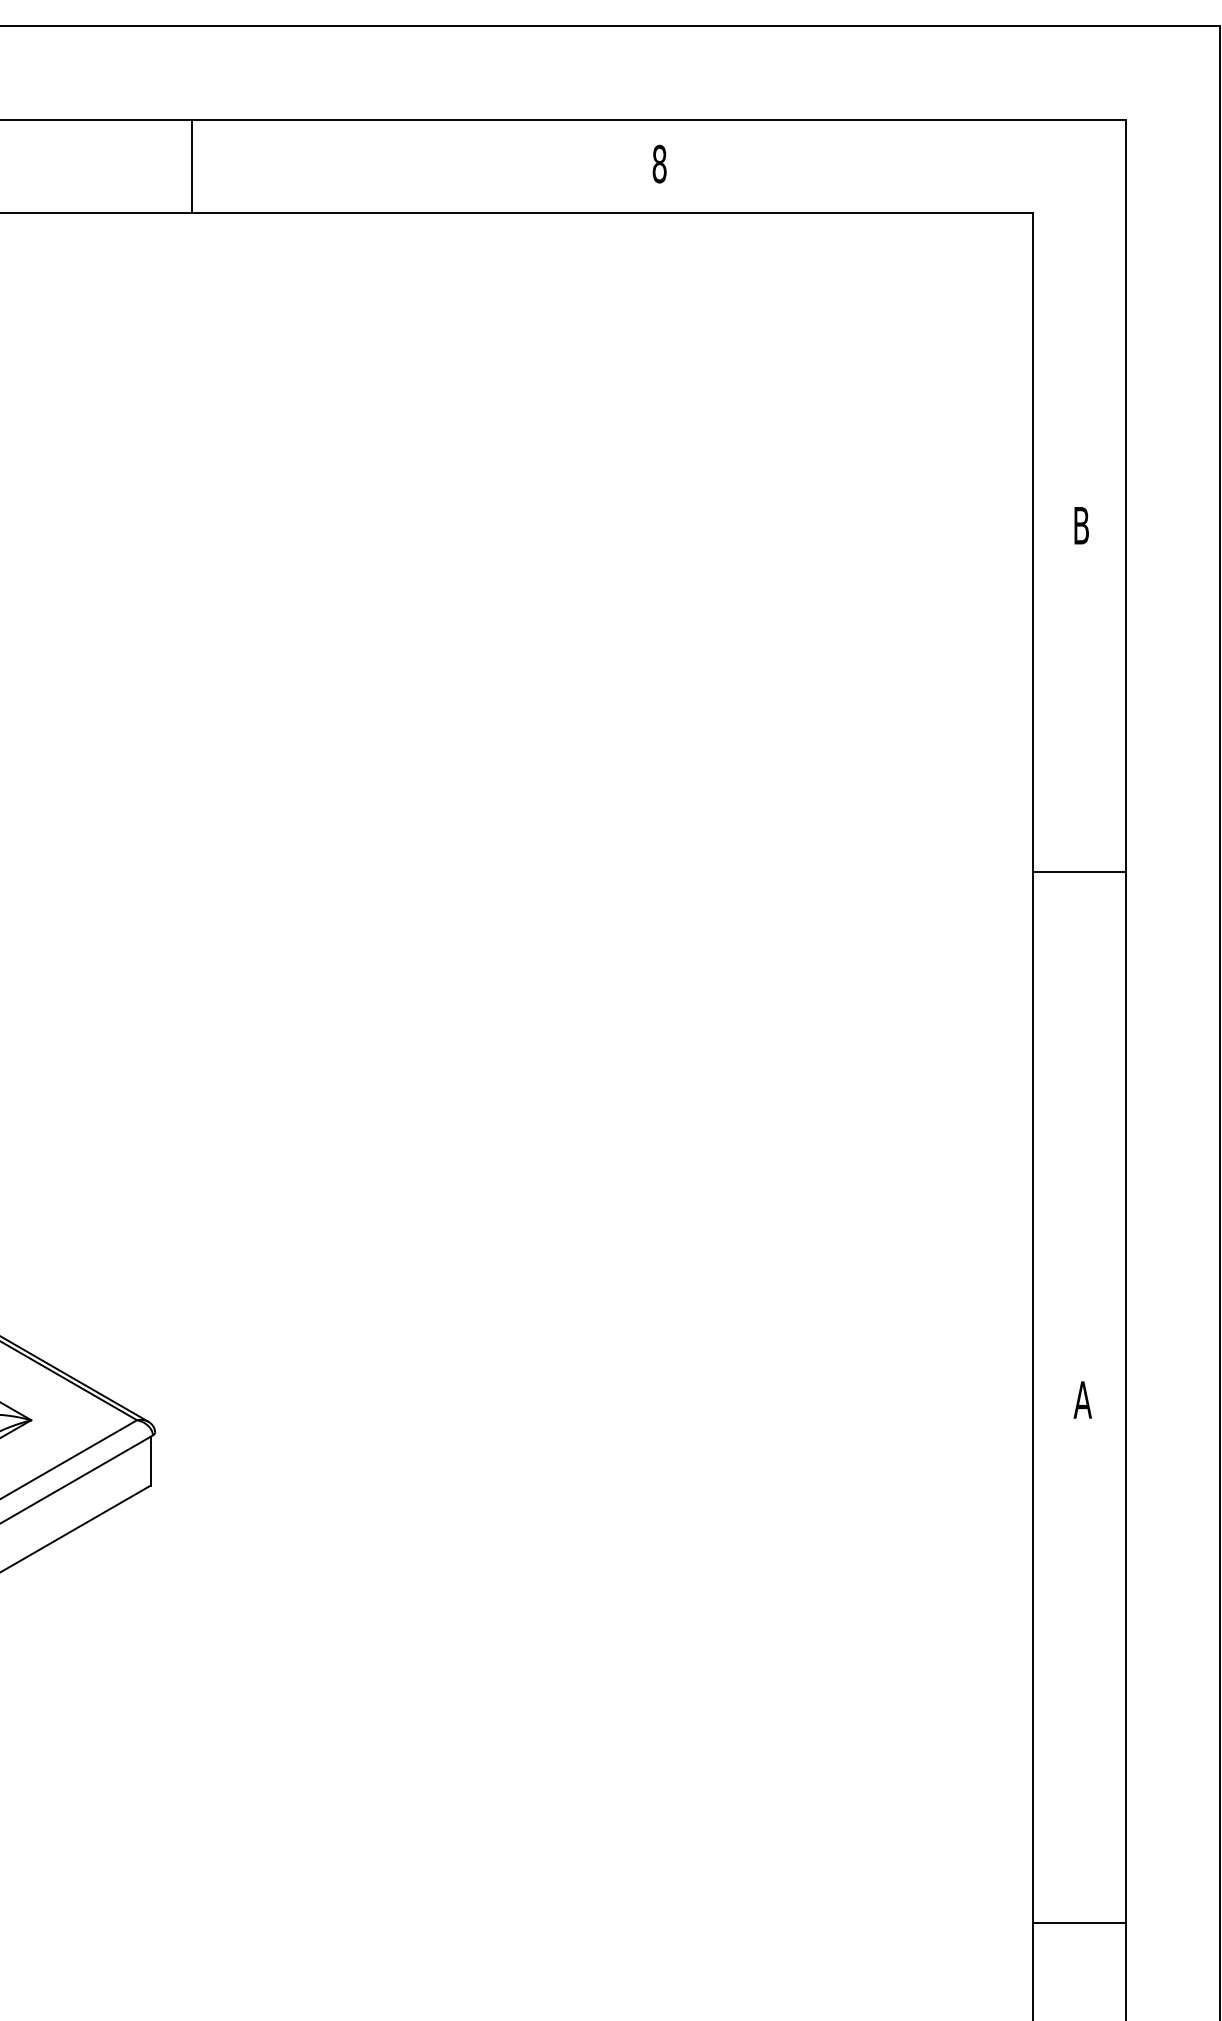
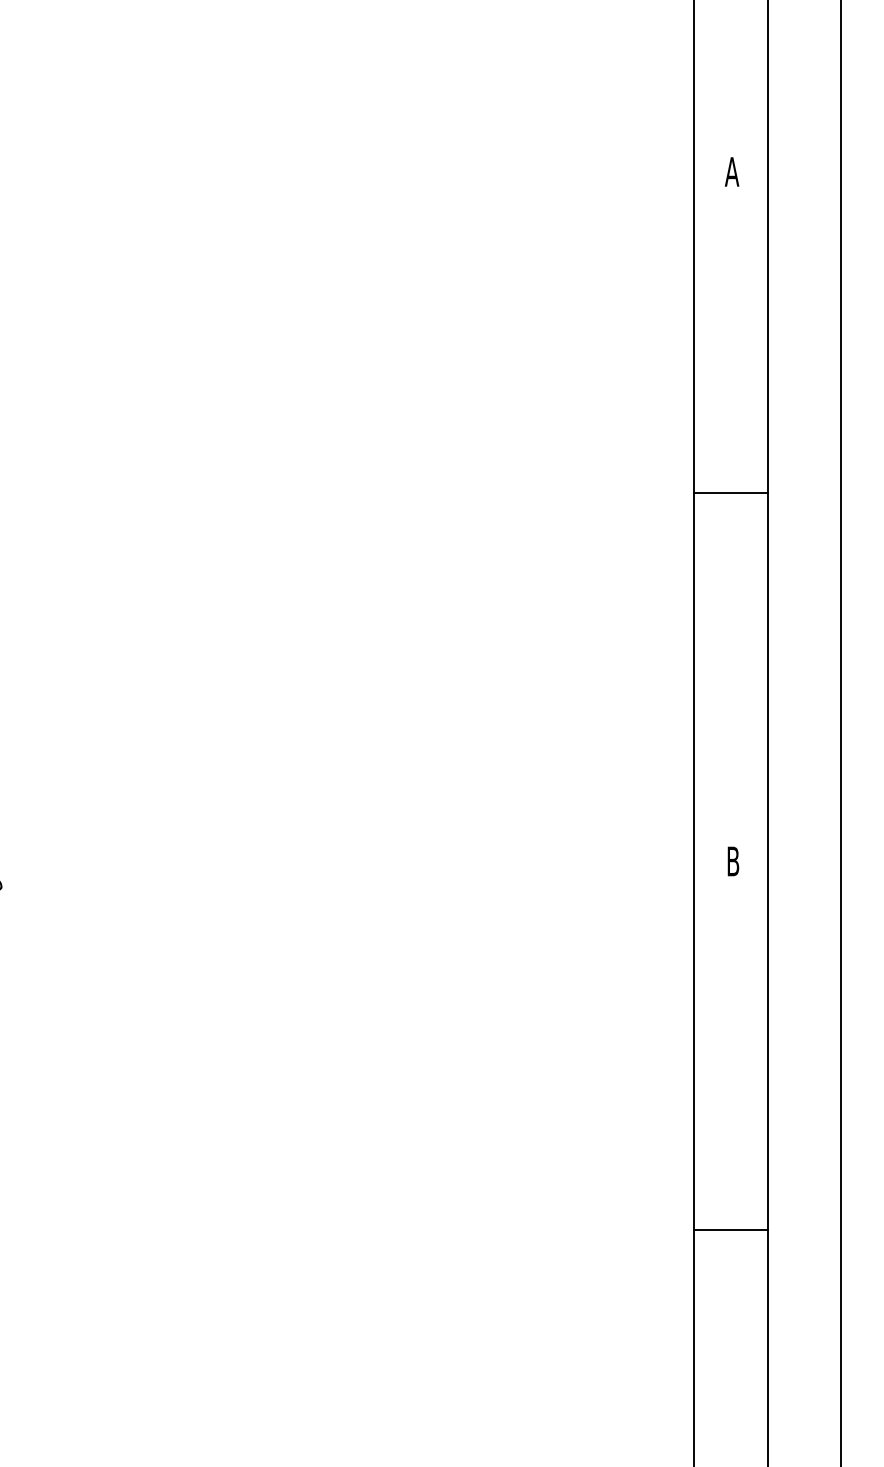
text: (1081, 525) -> (732, 171), B -> A
line: (1079, 871) -> (730, 492), moved
text: (1082, 1399) -> (732, 861), A -> B
line: (1079, 1922) -> (730, 1230), moved

